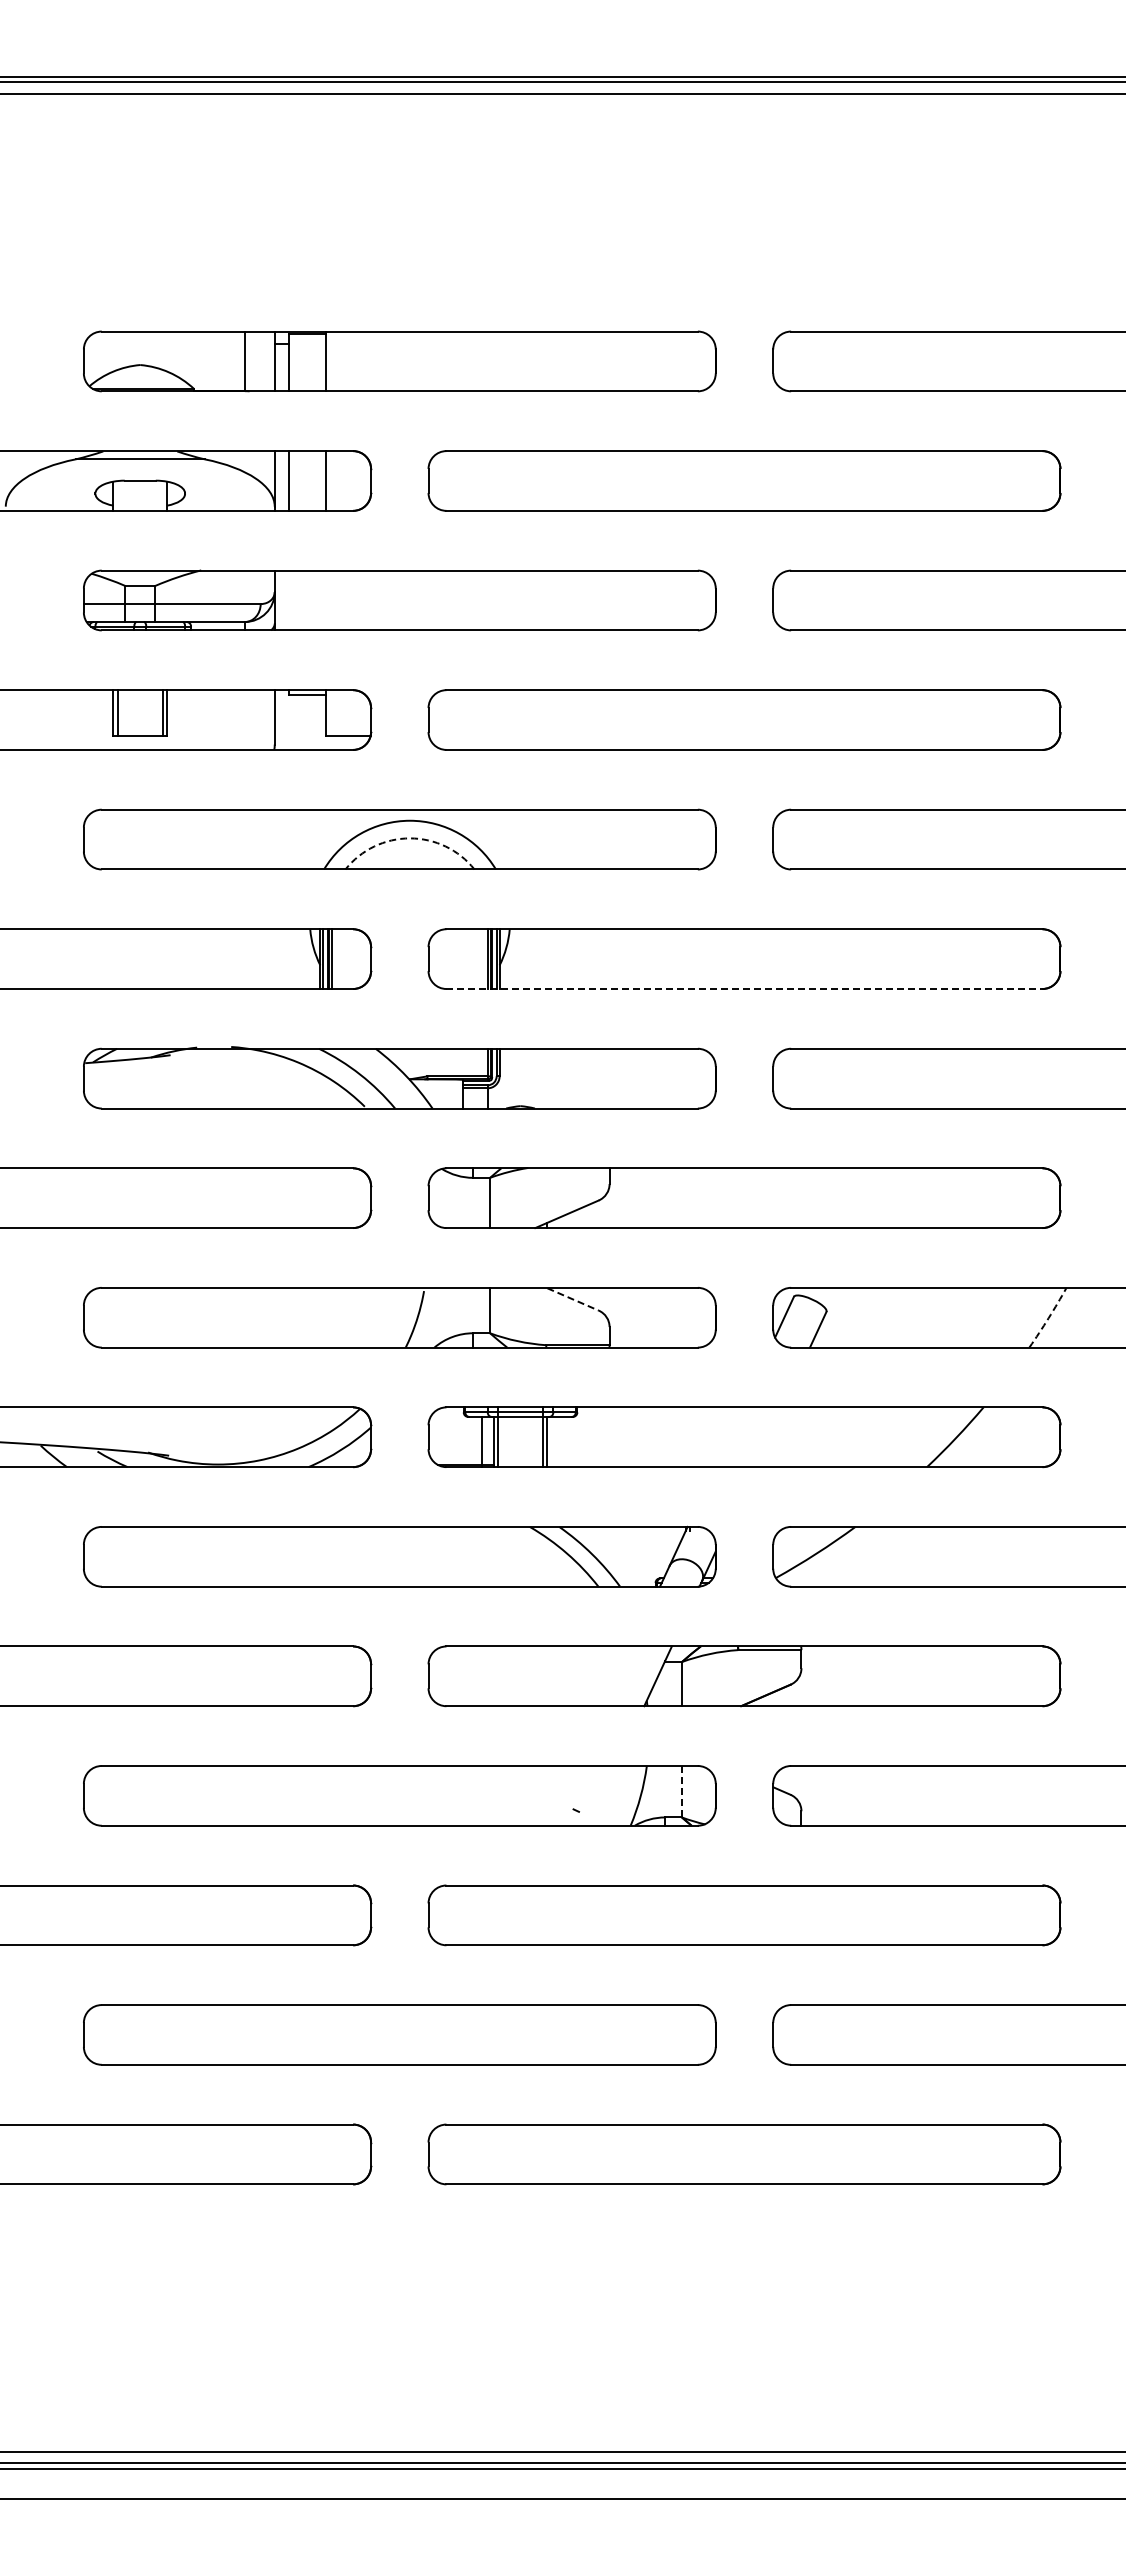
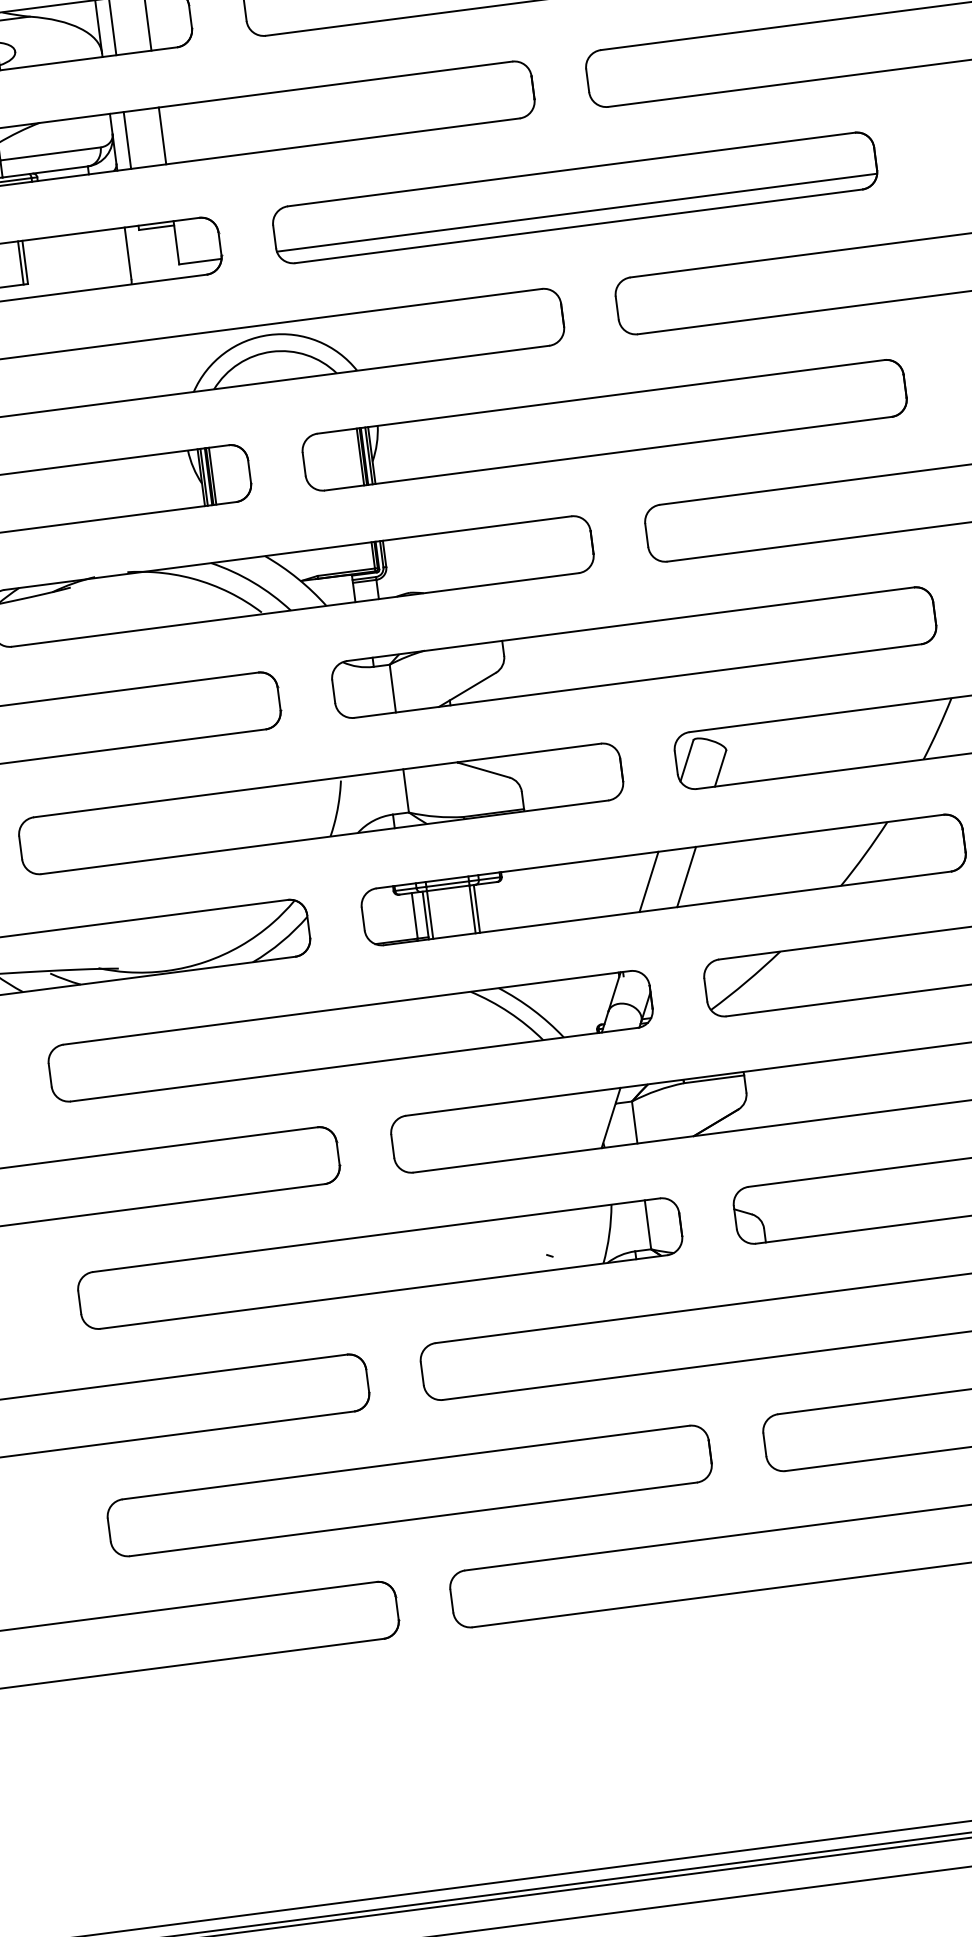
line: (289, 600) -> (127, 140), added
line: (326, 600) -> (162, 135), added
line: (744, 735) -> (577, 212), added
arc: (409, 838) -> (271, 351), dashed -> solid
line: (745, 989) -> (609, 454), dashed -> solid
line: (573, 1299) -> (484, 770), dashed -> solid
arc: (1048, 1318) -> (938, 729), dashed -> solid
line: (728, 1437) -> (648, 882), added
line: (768, 1437) -> (686, 877), added
line: (681, 1791) -> (647, 1224), dashed -> solid

